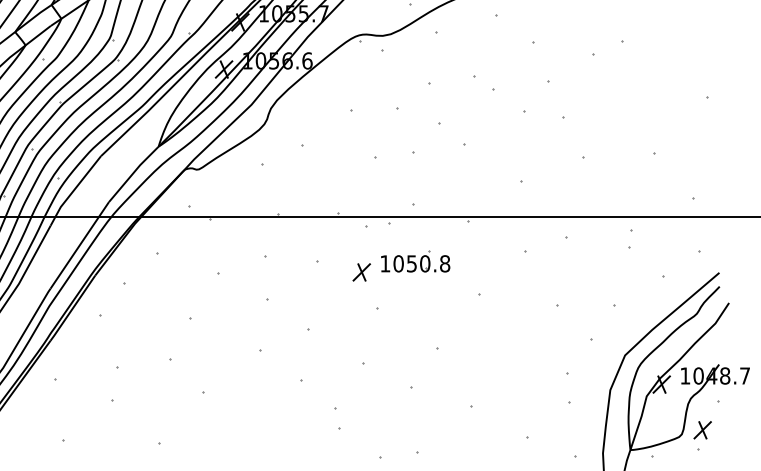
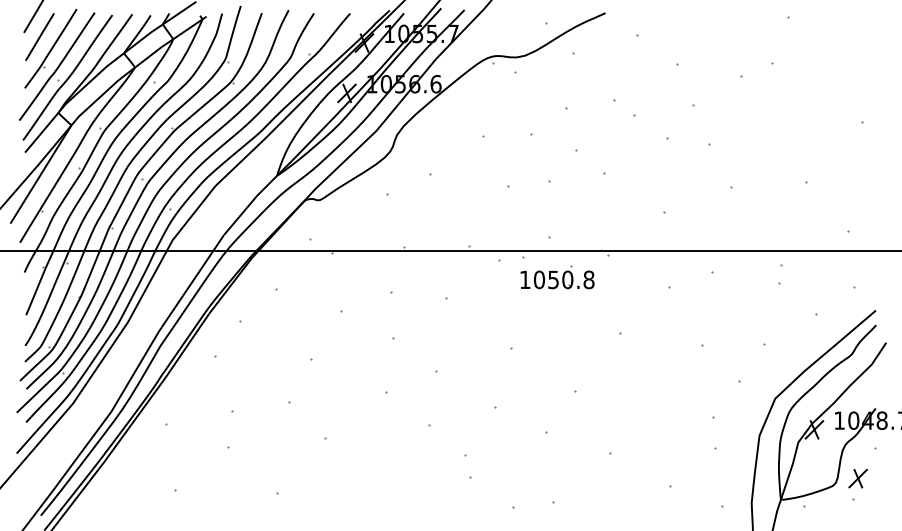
part: (415, 261) -> (557, 277), moved
part: (361, 271) -> (493, 309), removed

